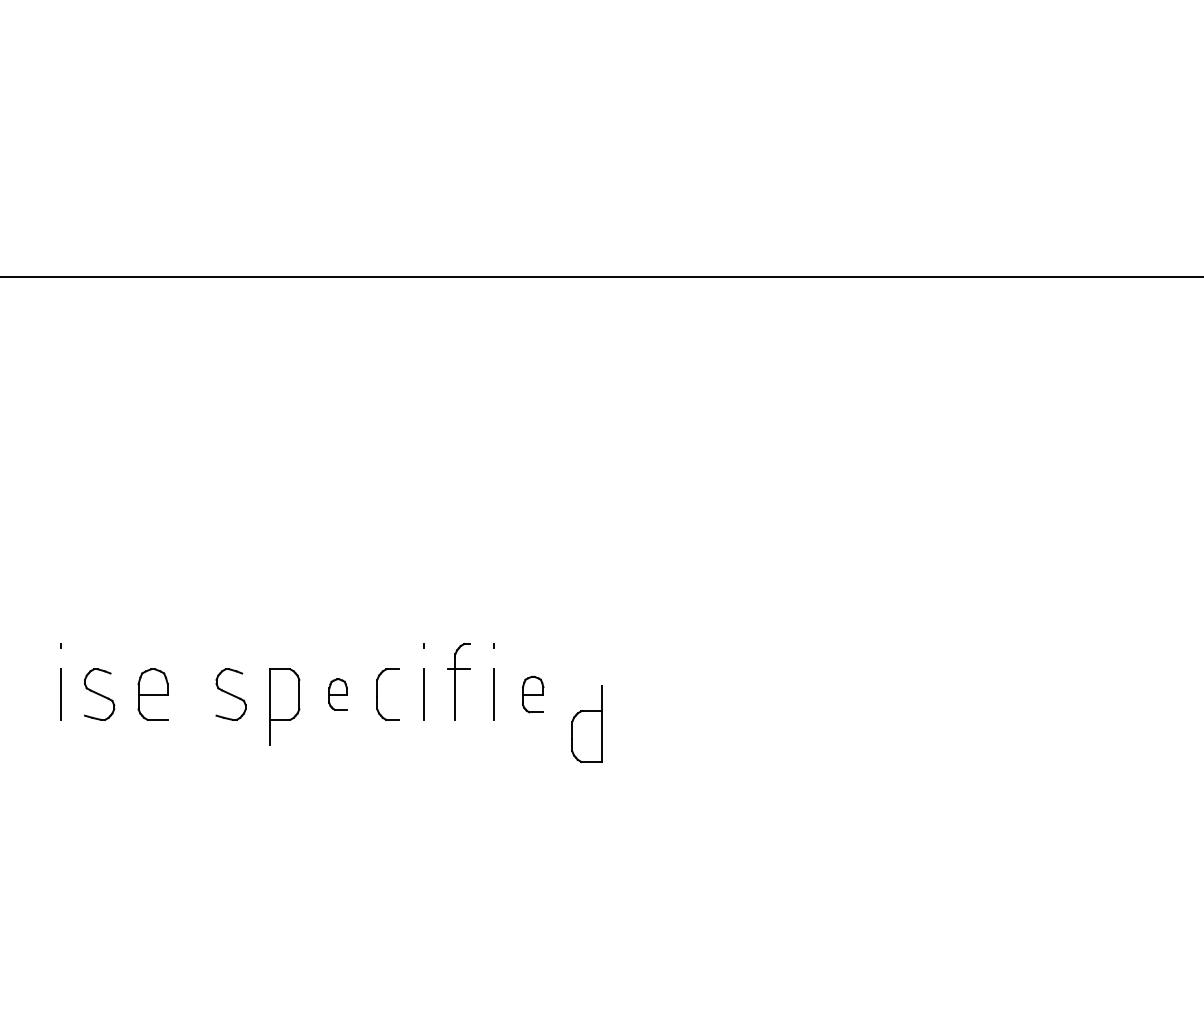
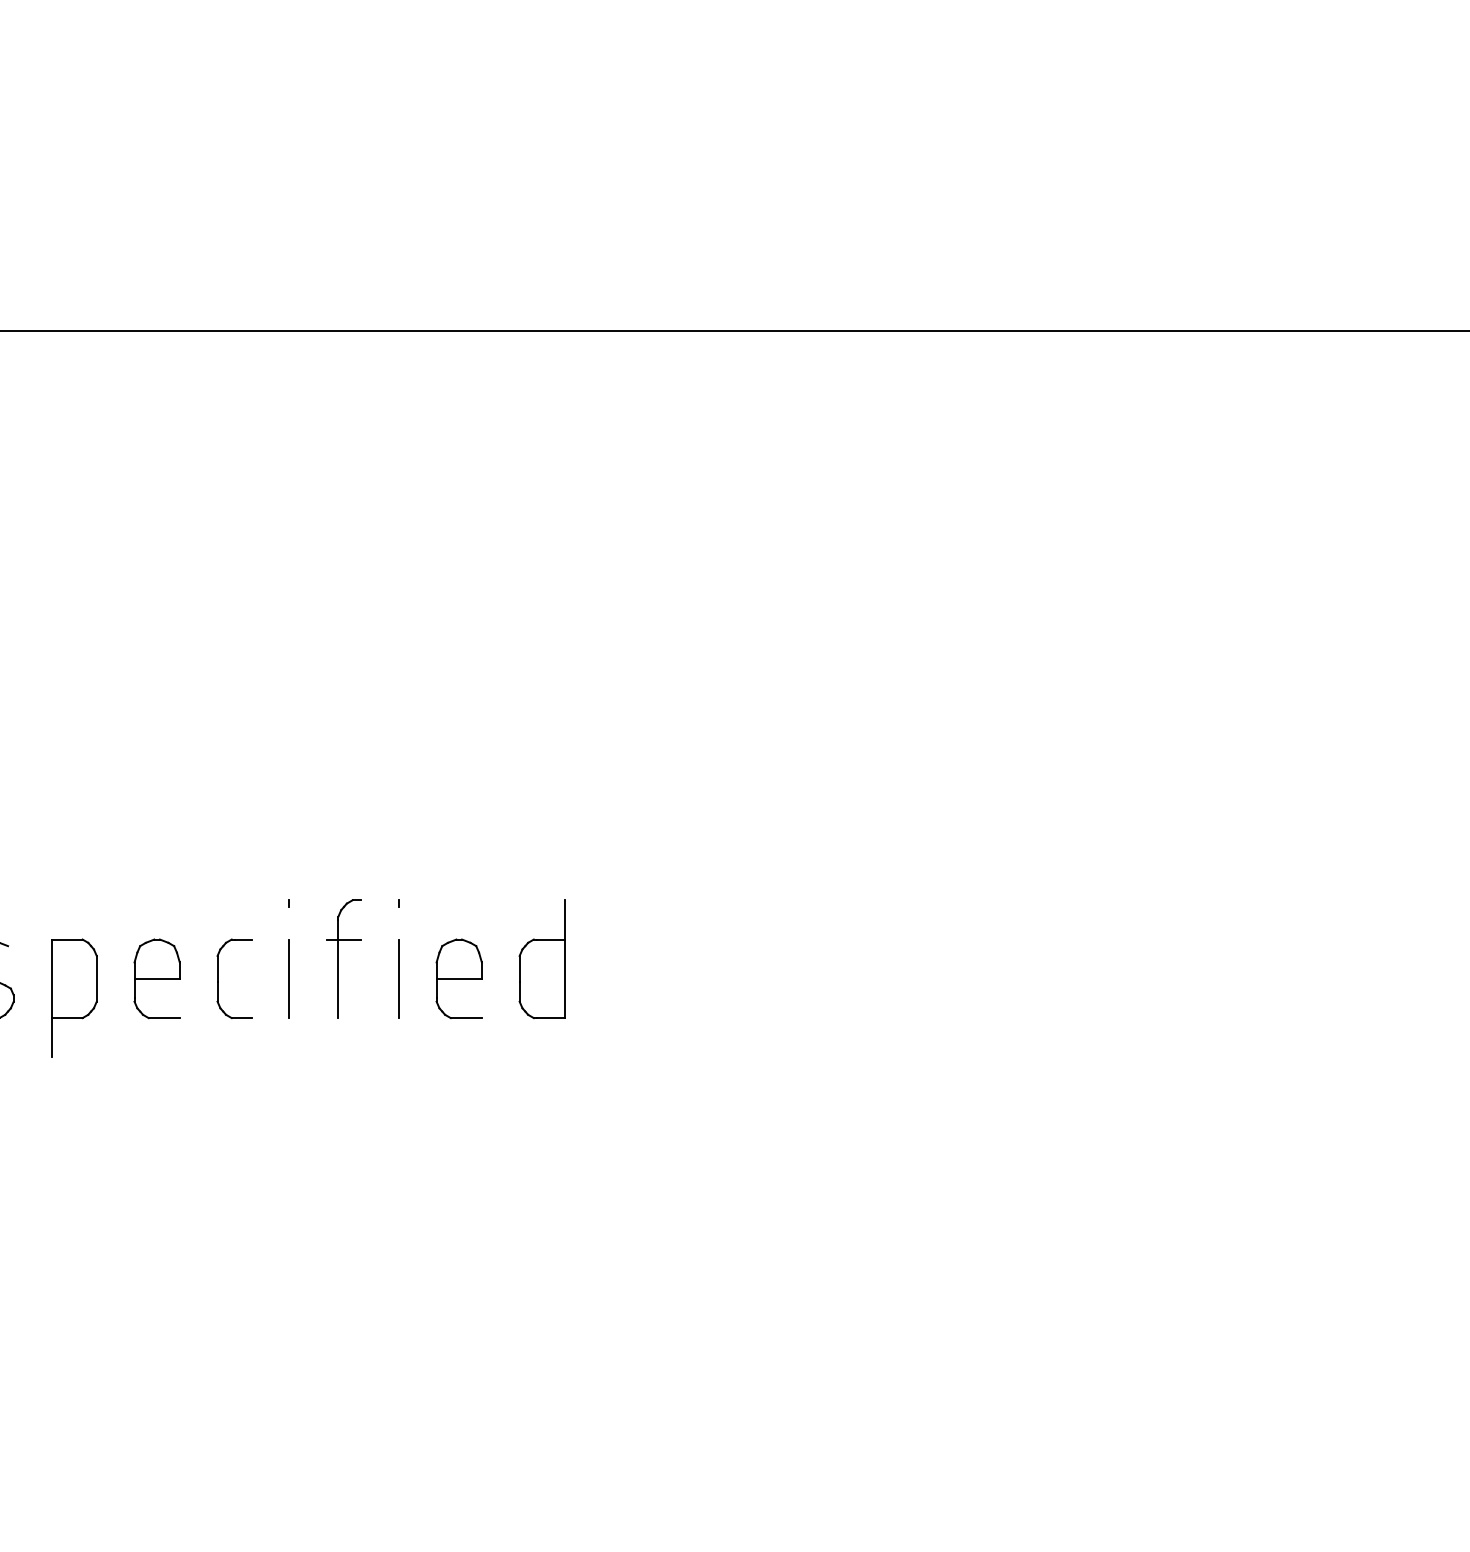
part: (337, 694) -> (155, 978), size x1.67
part: (532, 694) -> (457, 978), size x1.43
part: (586, 723) -> (541, 958), moved

